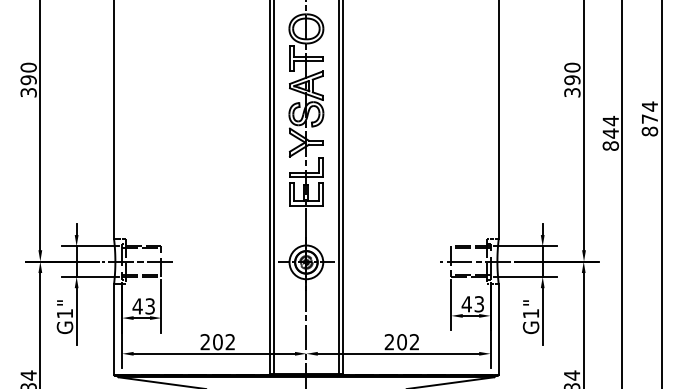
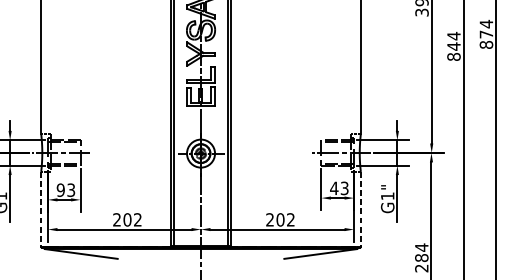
text: (137, 306) -> (60, 190), 43 -> 93
line: (114, 330) -> (41, 210), solid -> dashed
line: (498, 330) -> (360, 210), solid -> dashed

